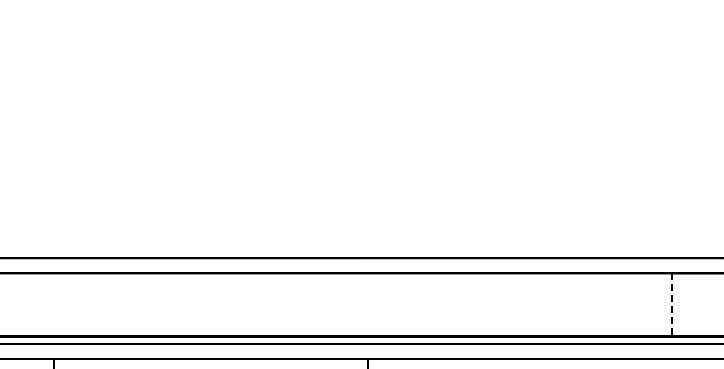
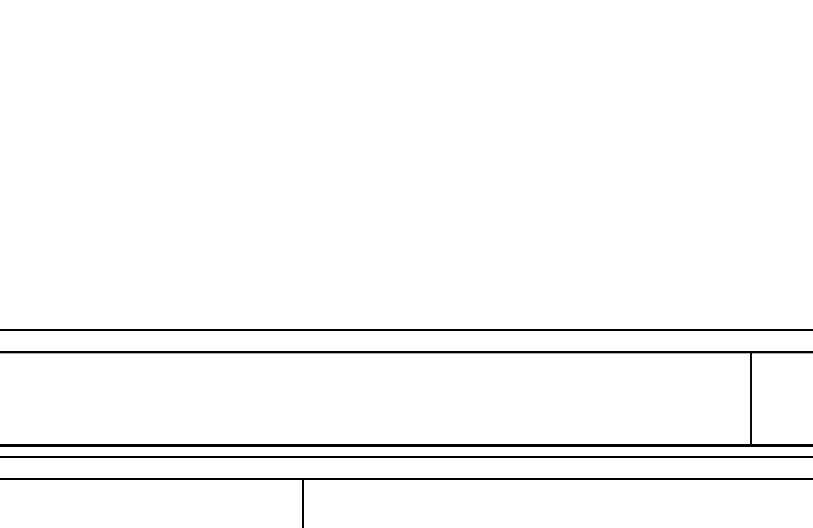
line: (671, 304) -> (750, 398), dashed -> solid

